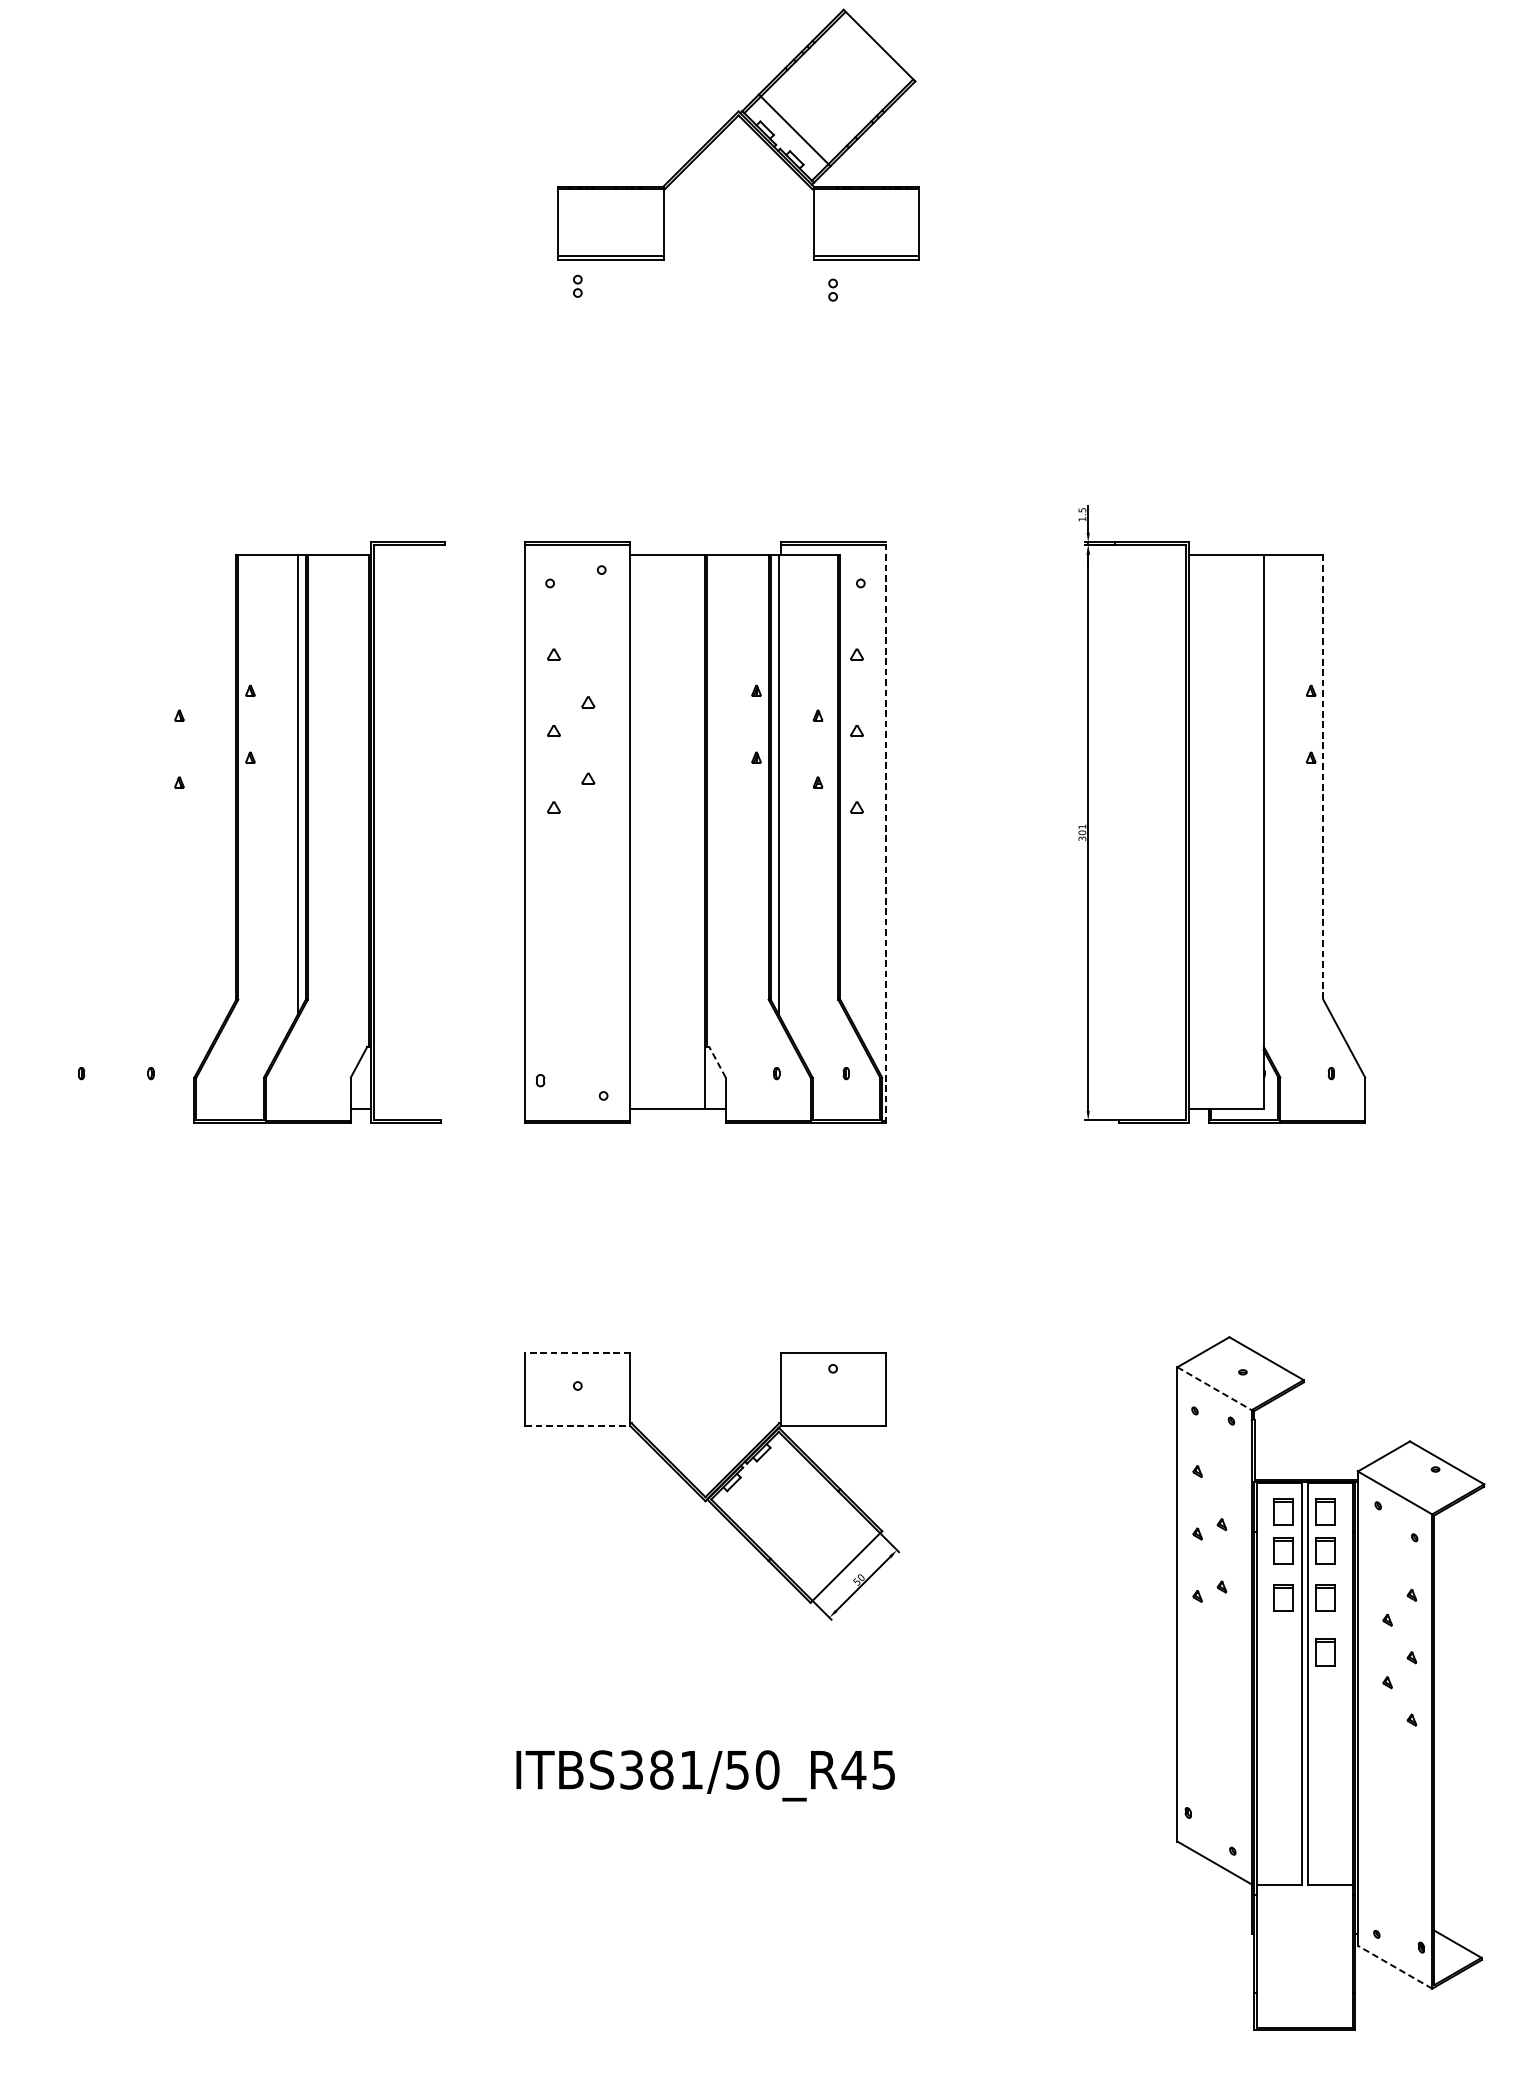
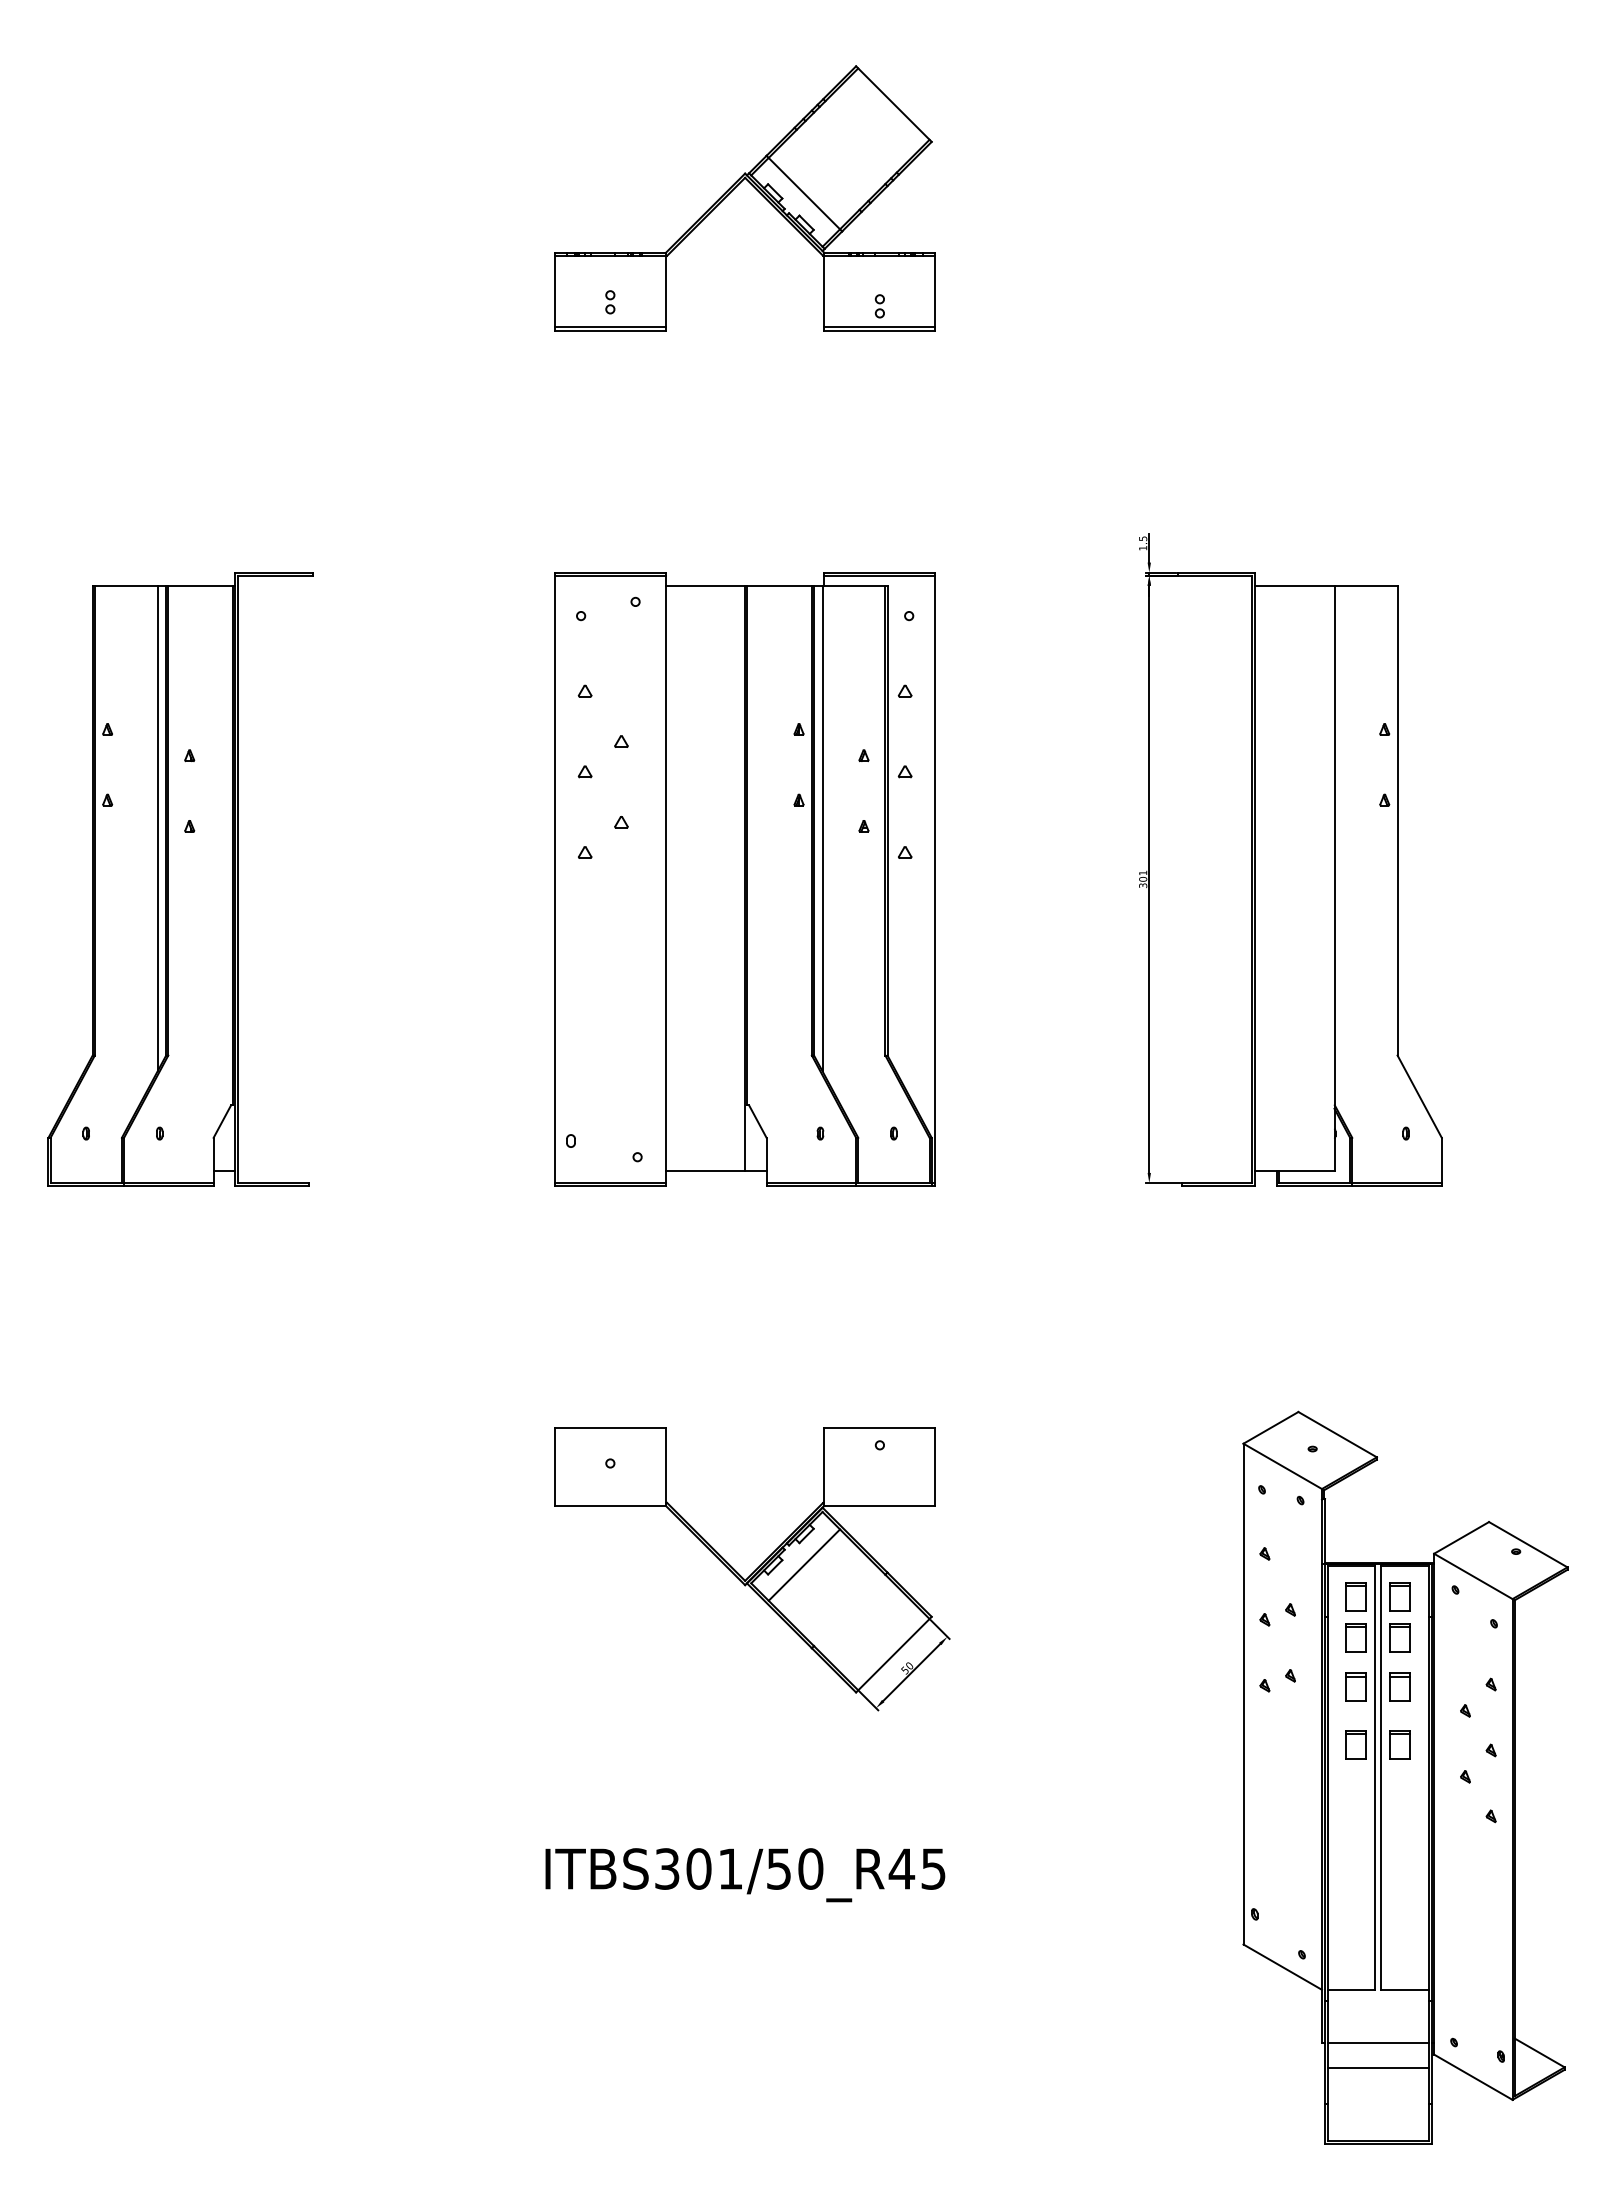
part: (729, 125) -> (735, 188), moved
line: (1323, 777) -> (1397, 820), dashed -> solid
part: (319, 832) -> (180, 879), moved
line: (885, 832) -> (935, 879), dashed -> solid
line: (717, 1062) -> (757, 1121), dashed -> solid
line: (577, 1352) -> (609, 1428), dashed -> solid
line: (1215, 1388) -> (1283, 1466), dashed -> solid
line: (577, 1425) -> (610, 1505), dashed -> solid
line: (761, 1481) -> (804, 1564), added
part: (1283, 1652) -> (1355, 1744), added
text: (661, 1769) -> (698, 1868), ITBS381/50_R45 -> ITBS301/50_R45
line: (1304, 1934) -> (1377, 2042), added
line: (1304, 1958) -> (1377, 2068), added
line: (1394, 1966) -> (1472, 2076), dashed -> solid

